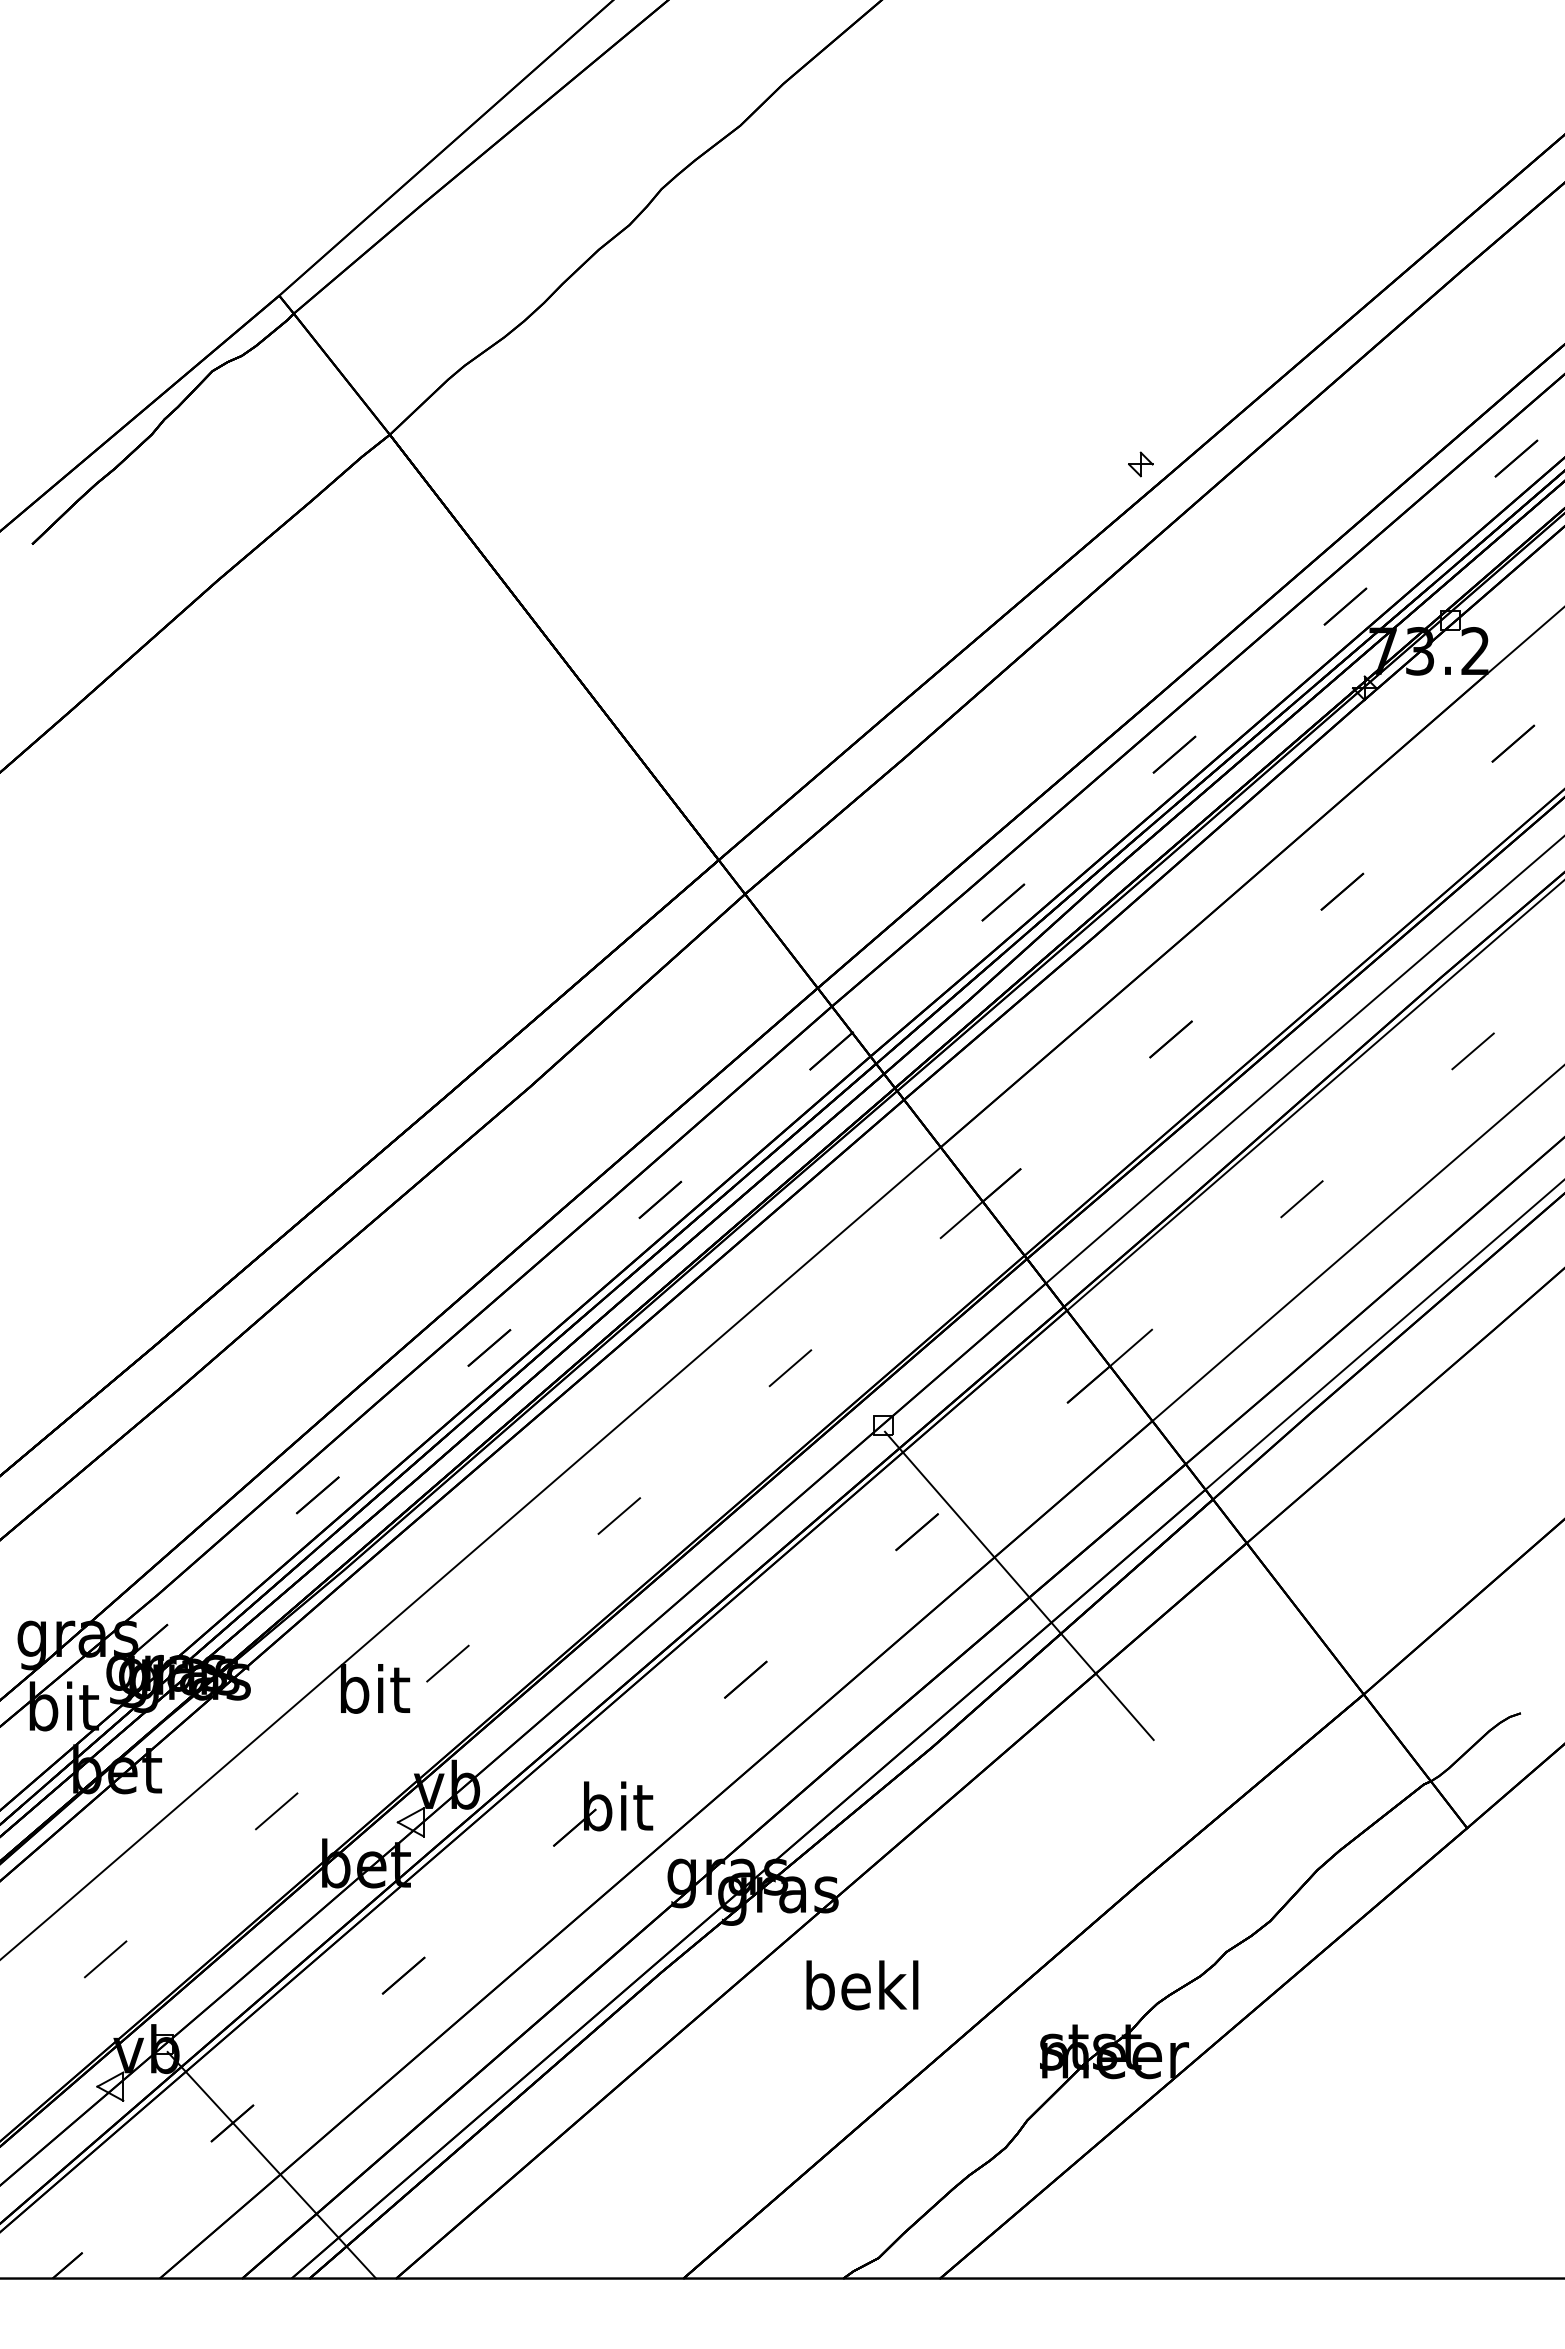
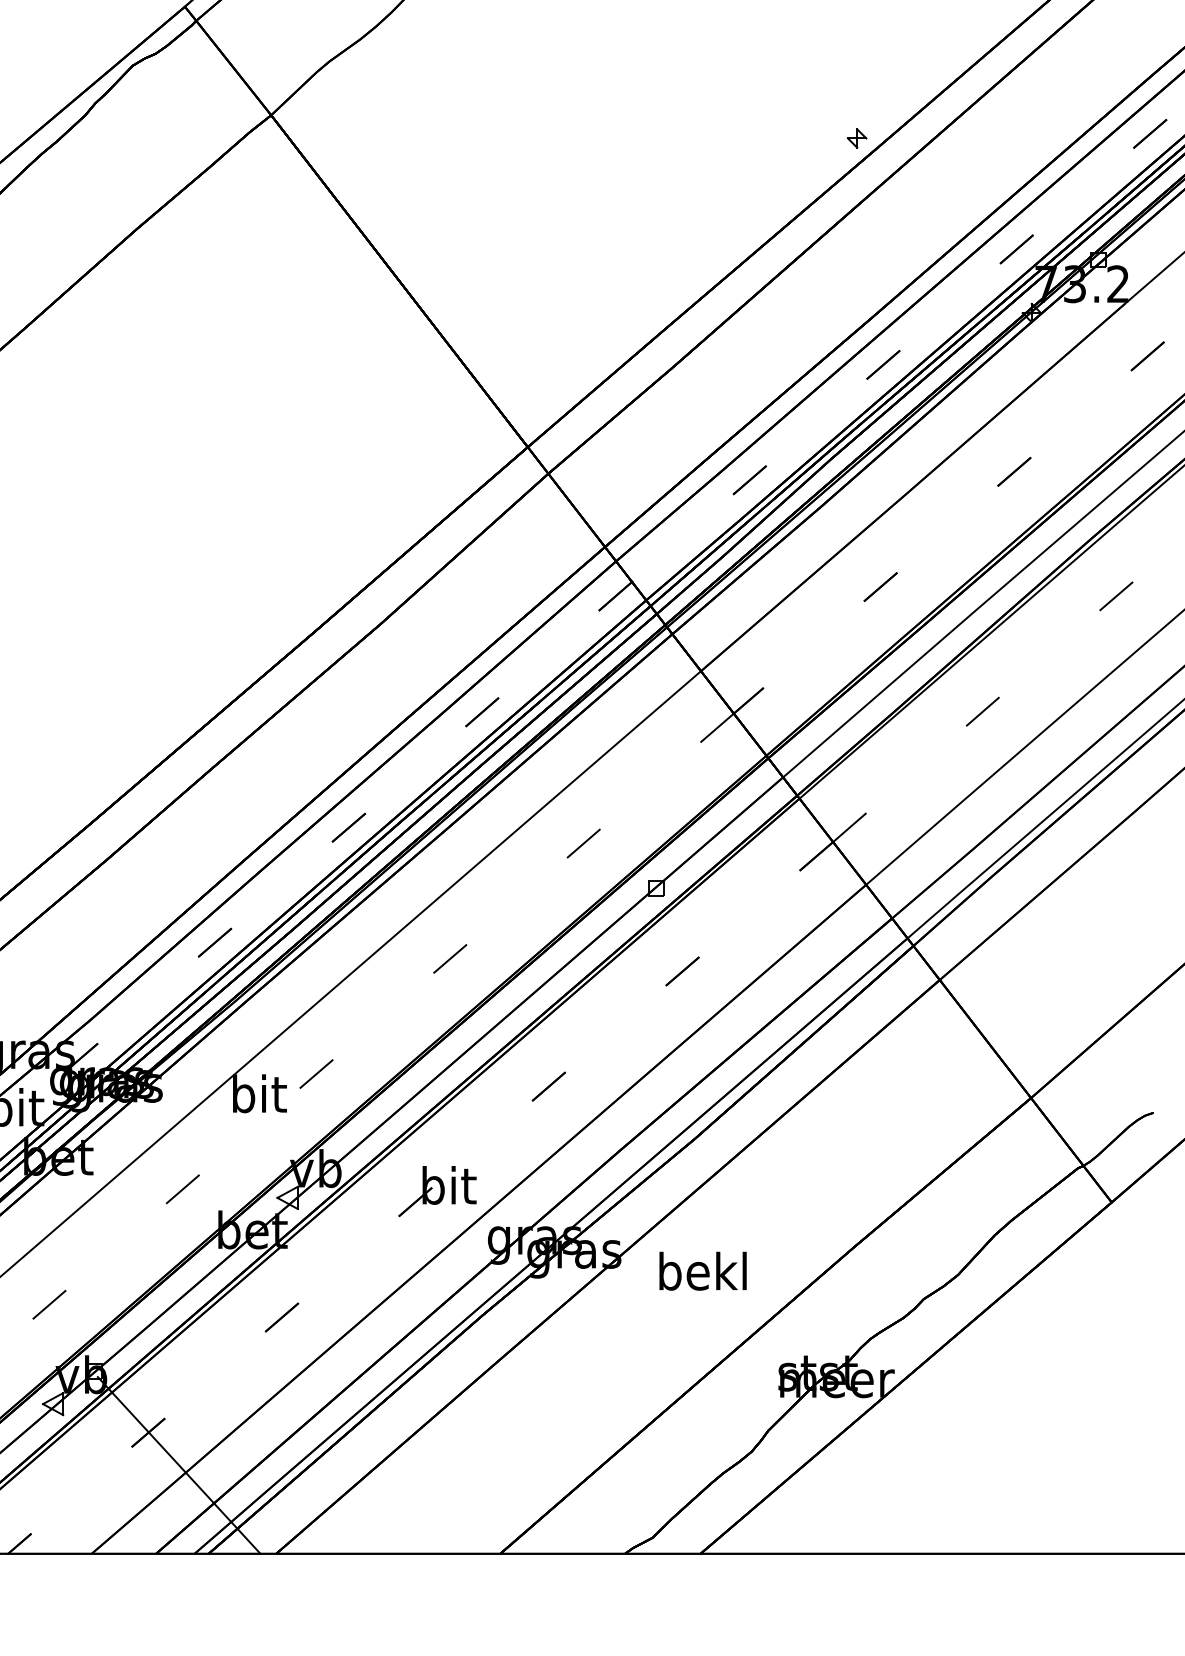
line: (1018, 1585) -> (761, 1013), removed
text: (862, 1985) -> (703, 1271), moved

